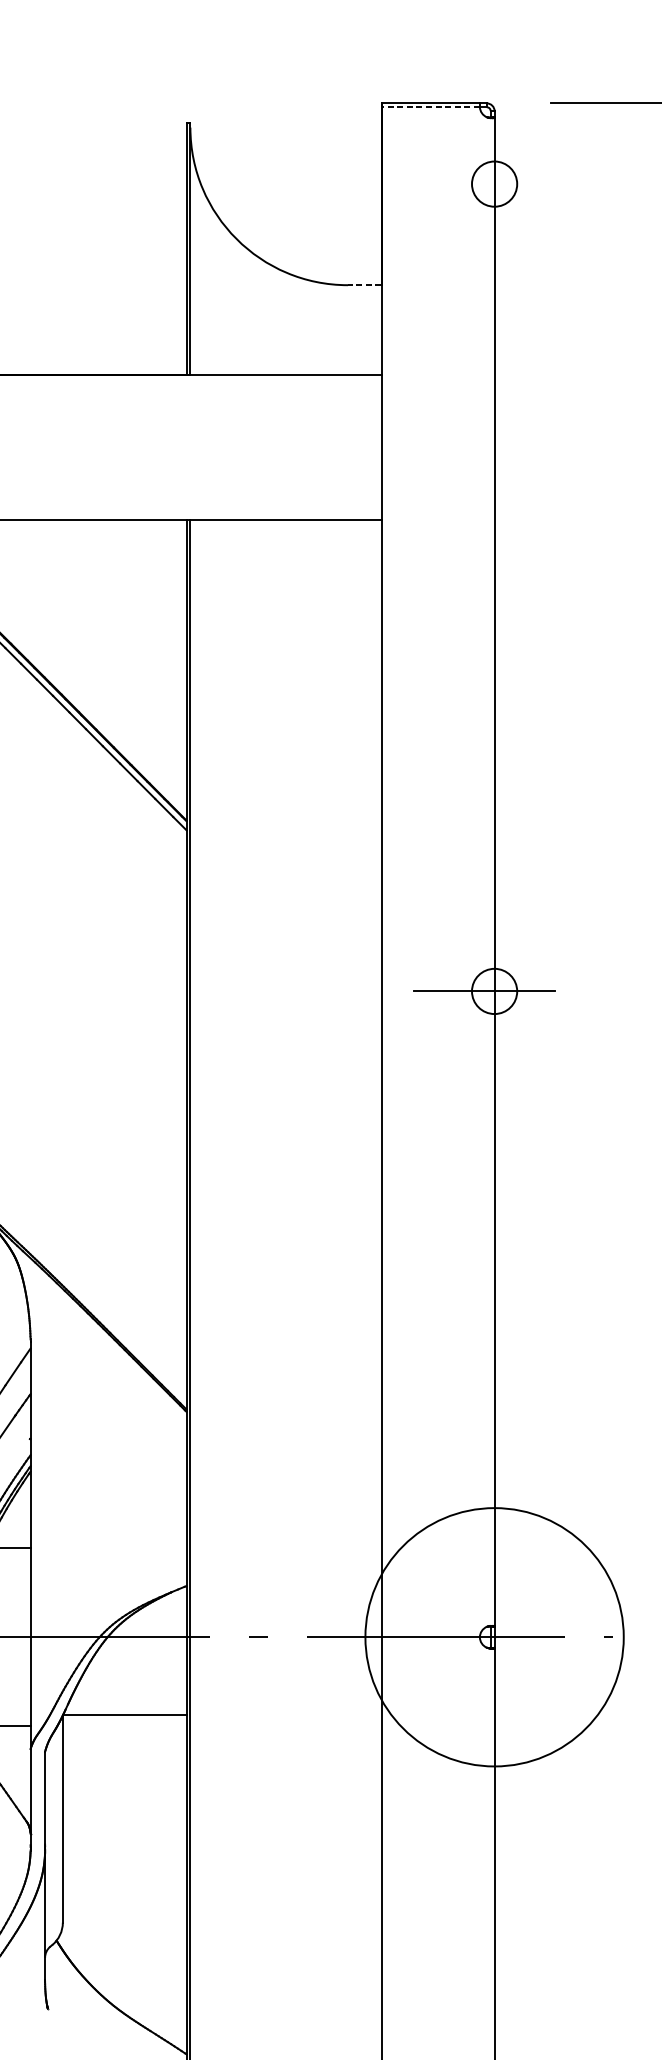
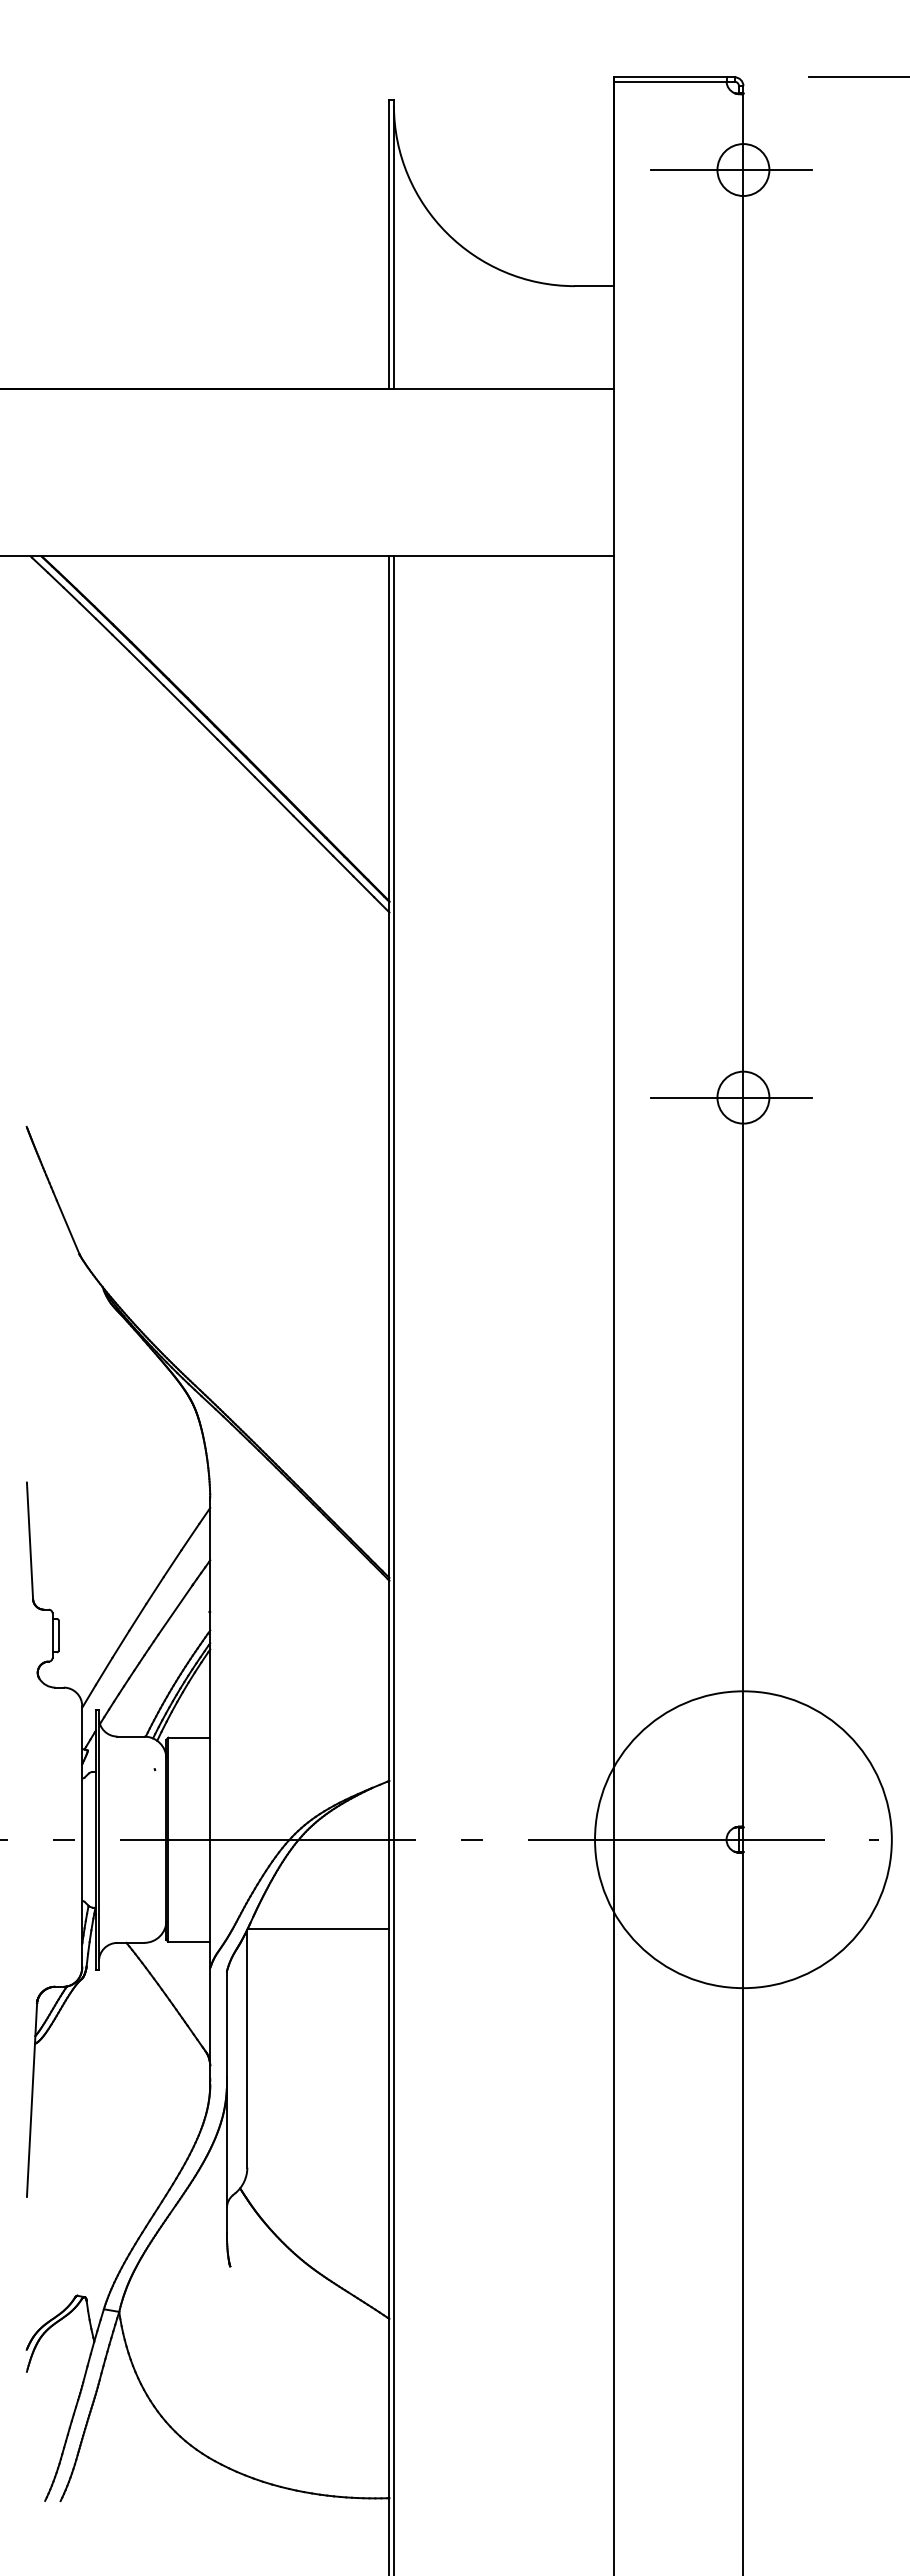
line: (430, 107) -> (669, 81), dashed -> solid
line: (484, 184) -> (731, 170), added
line: (364, 285) -> (593, 286), dashed -> solid

